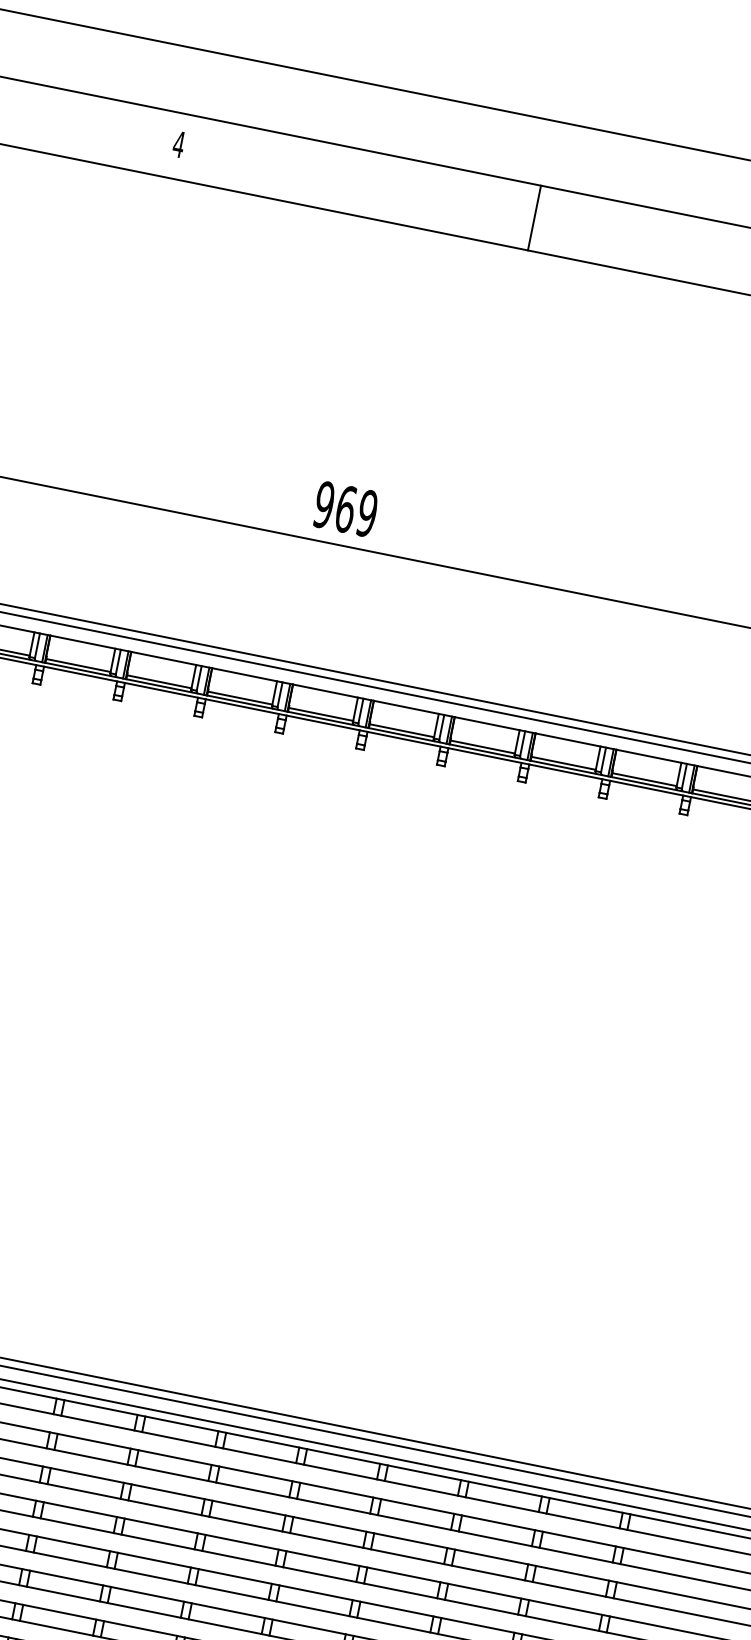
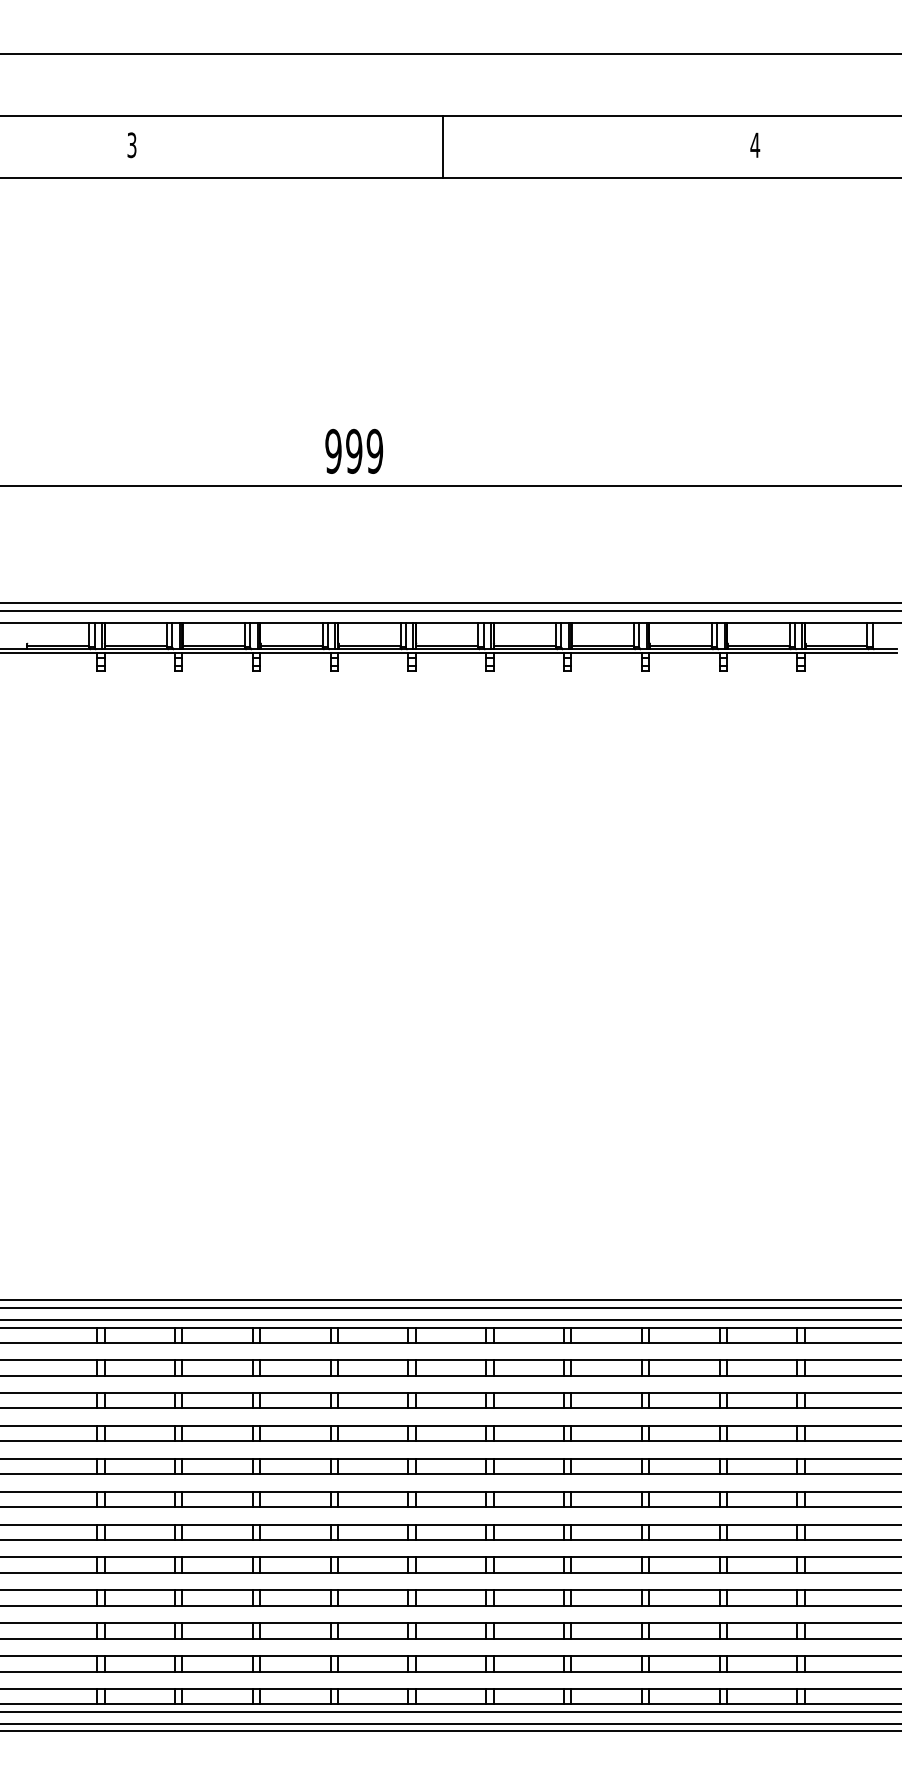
text: (178, 144) -> (131, 145), 4 -> 3
line: (534, 217) -> (443, 146), moved
text: (346, 508) -> (354, 450), 969 -> 999

